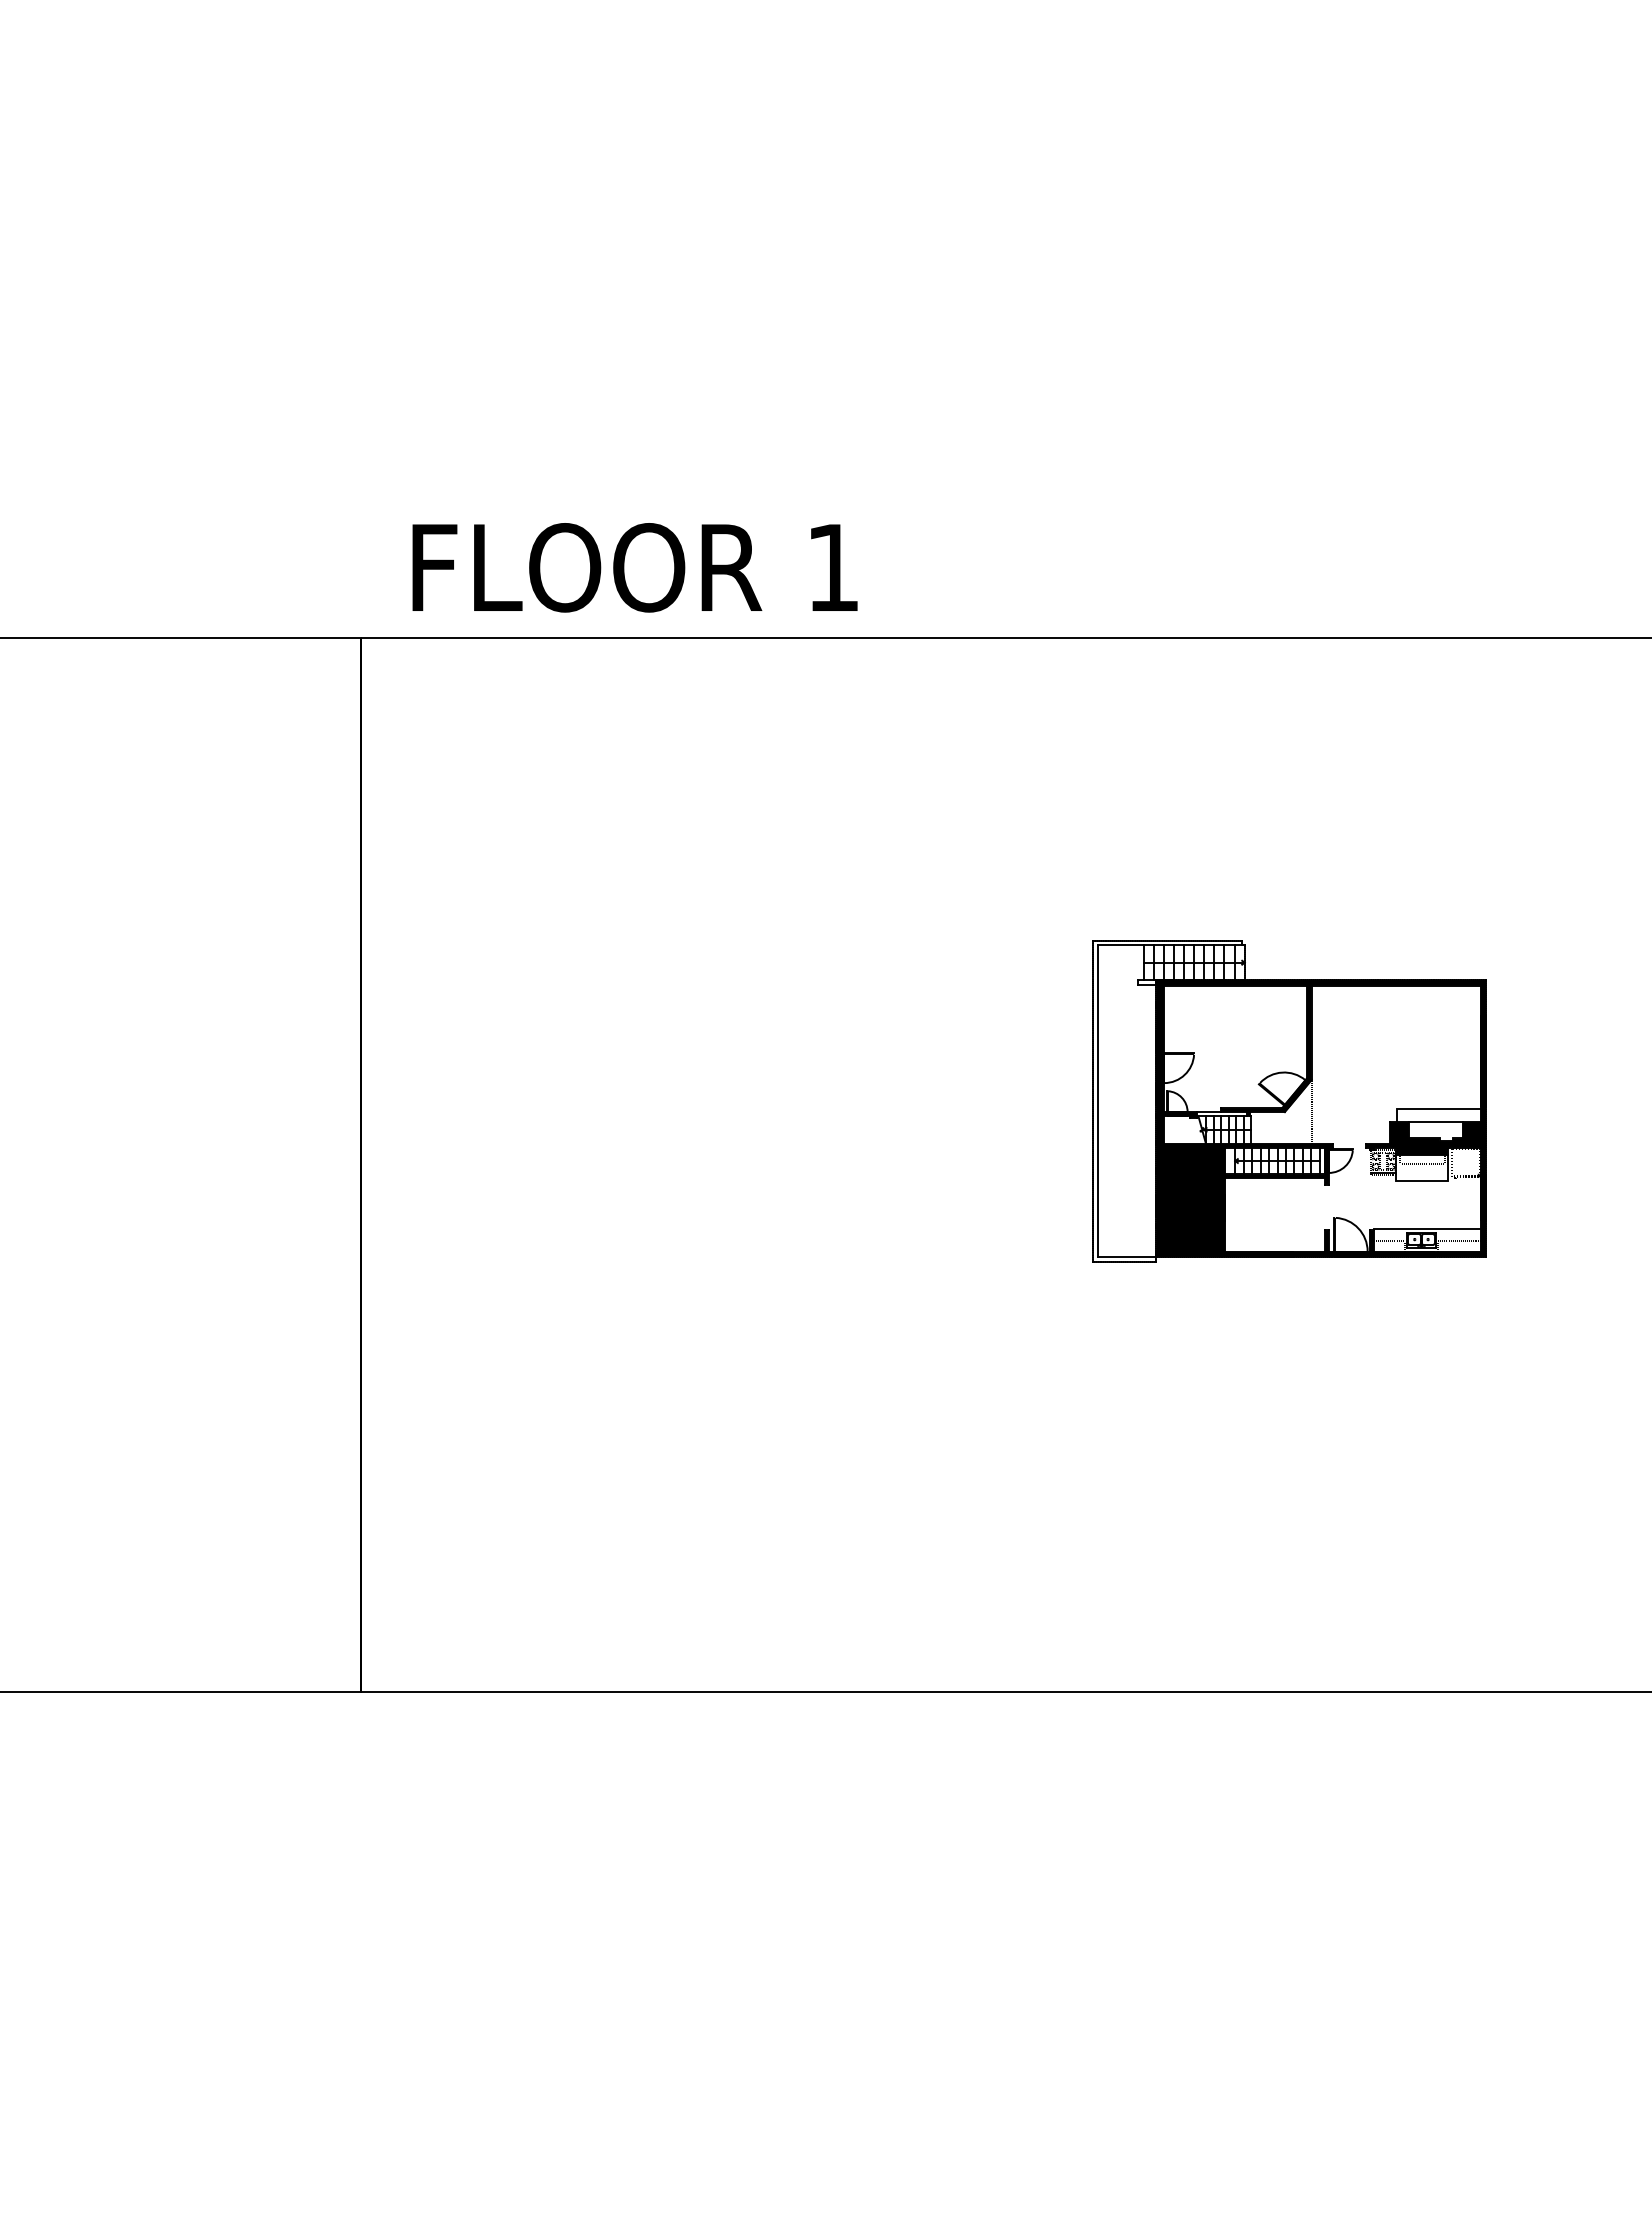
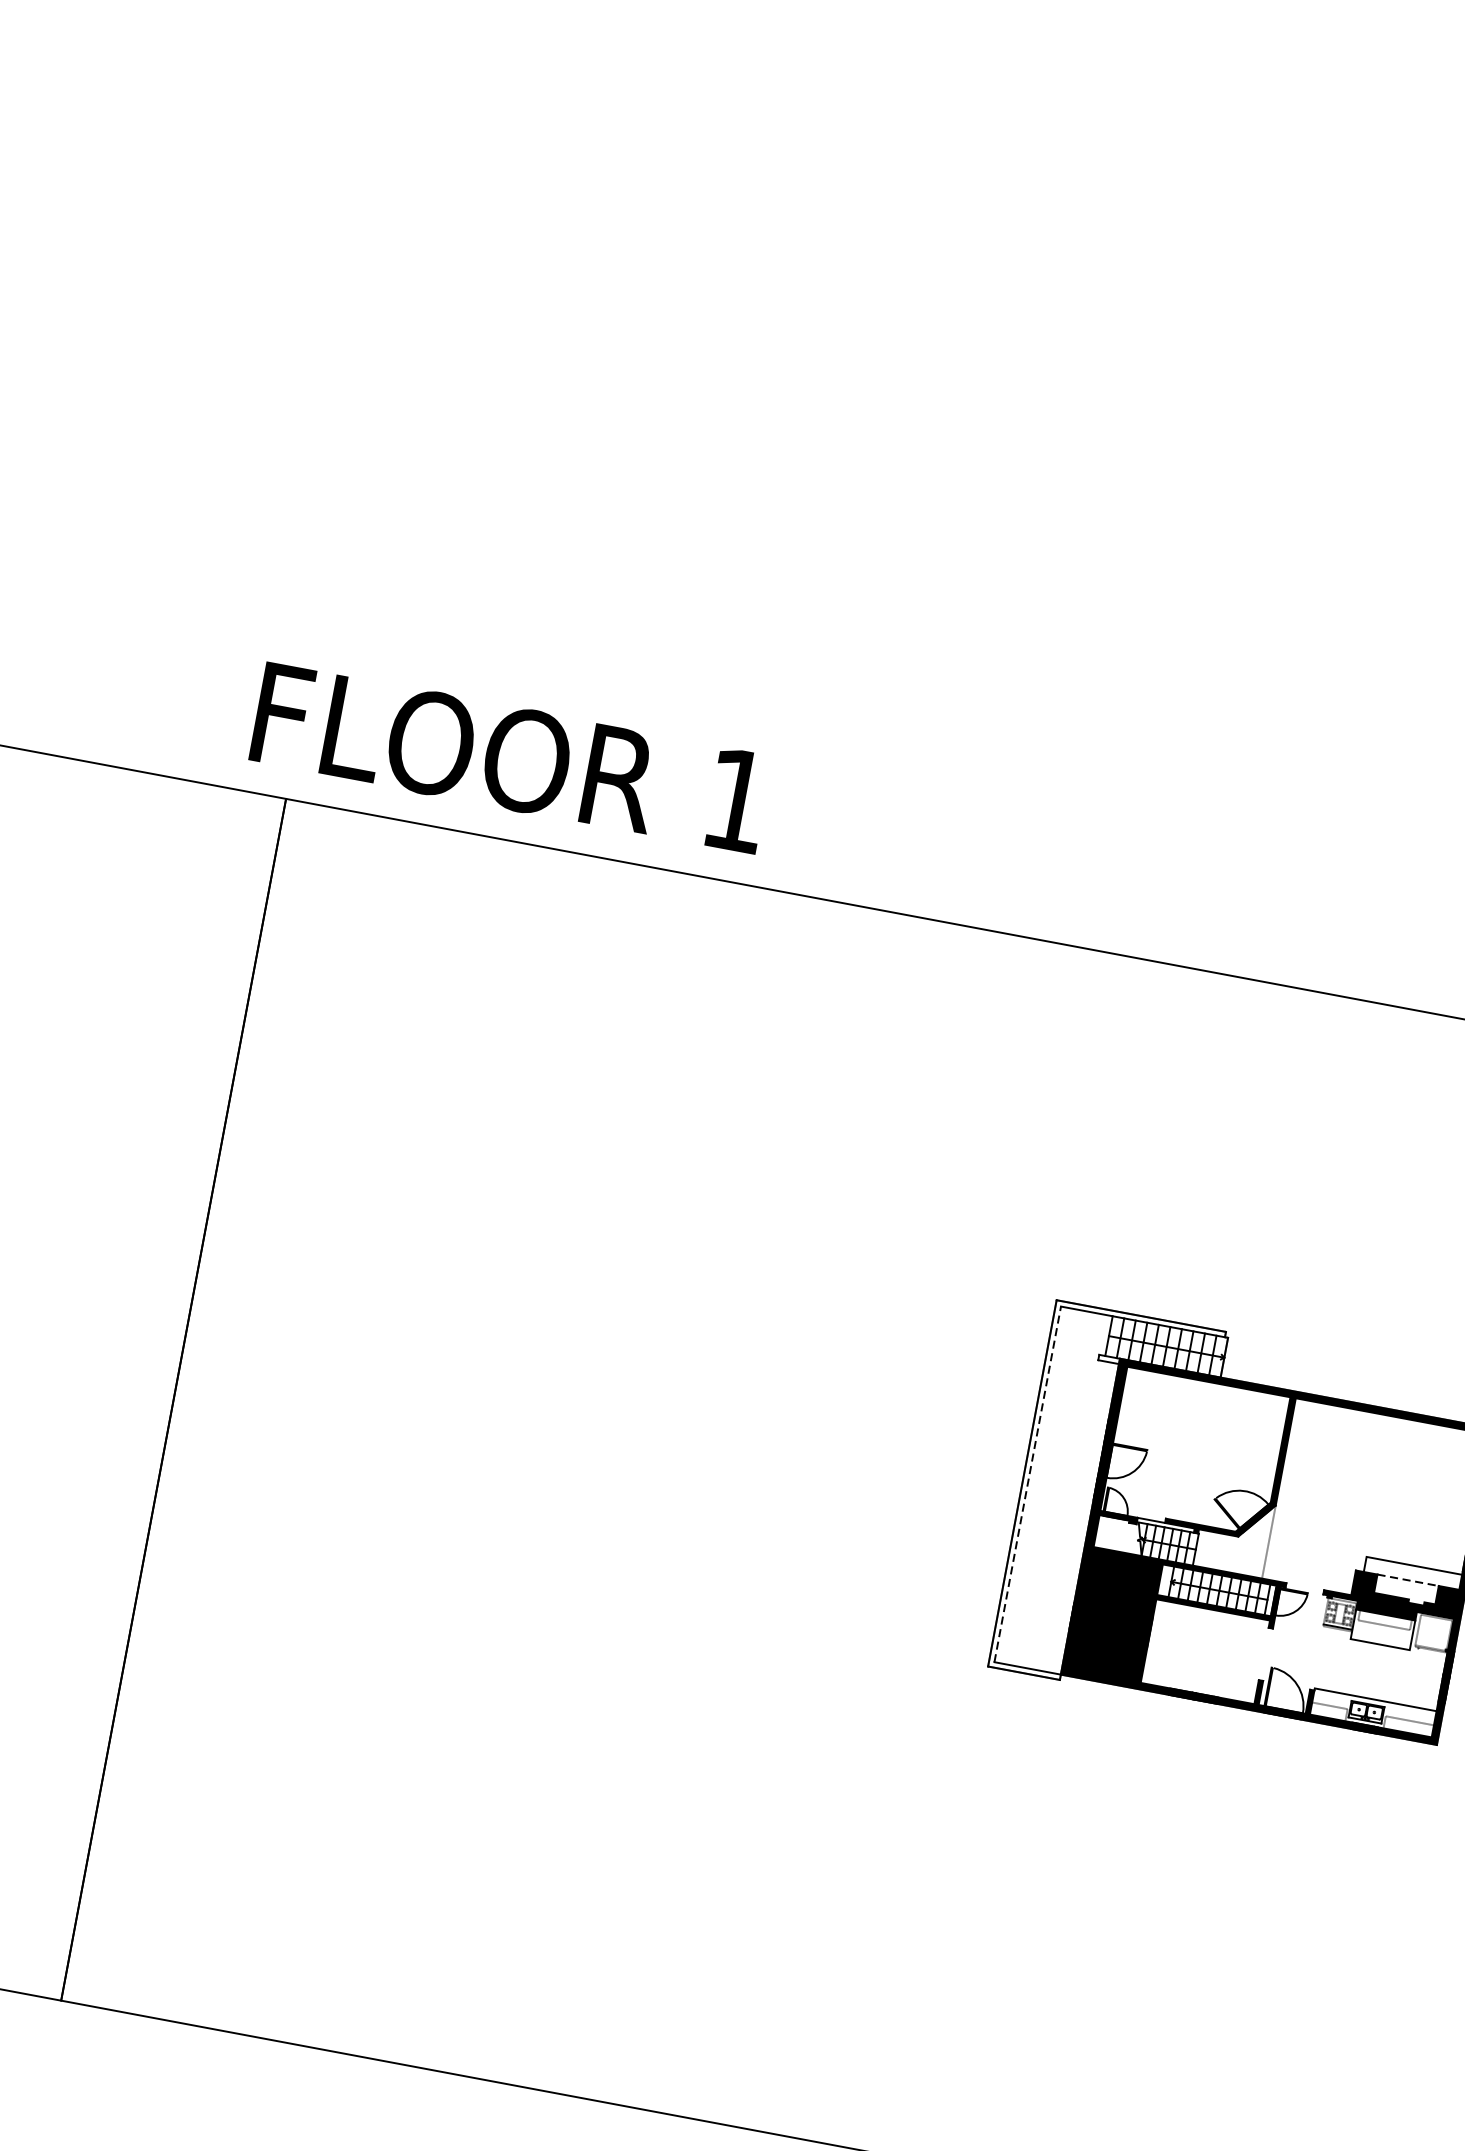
text: (634, 567) -> (510, 757), moved
line: (1098, 1101) -> (1028, 1484), solid -> dashed
line: (1435, 1122) -> (1407, 1580), solid -> dashed

